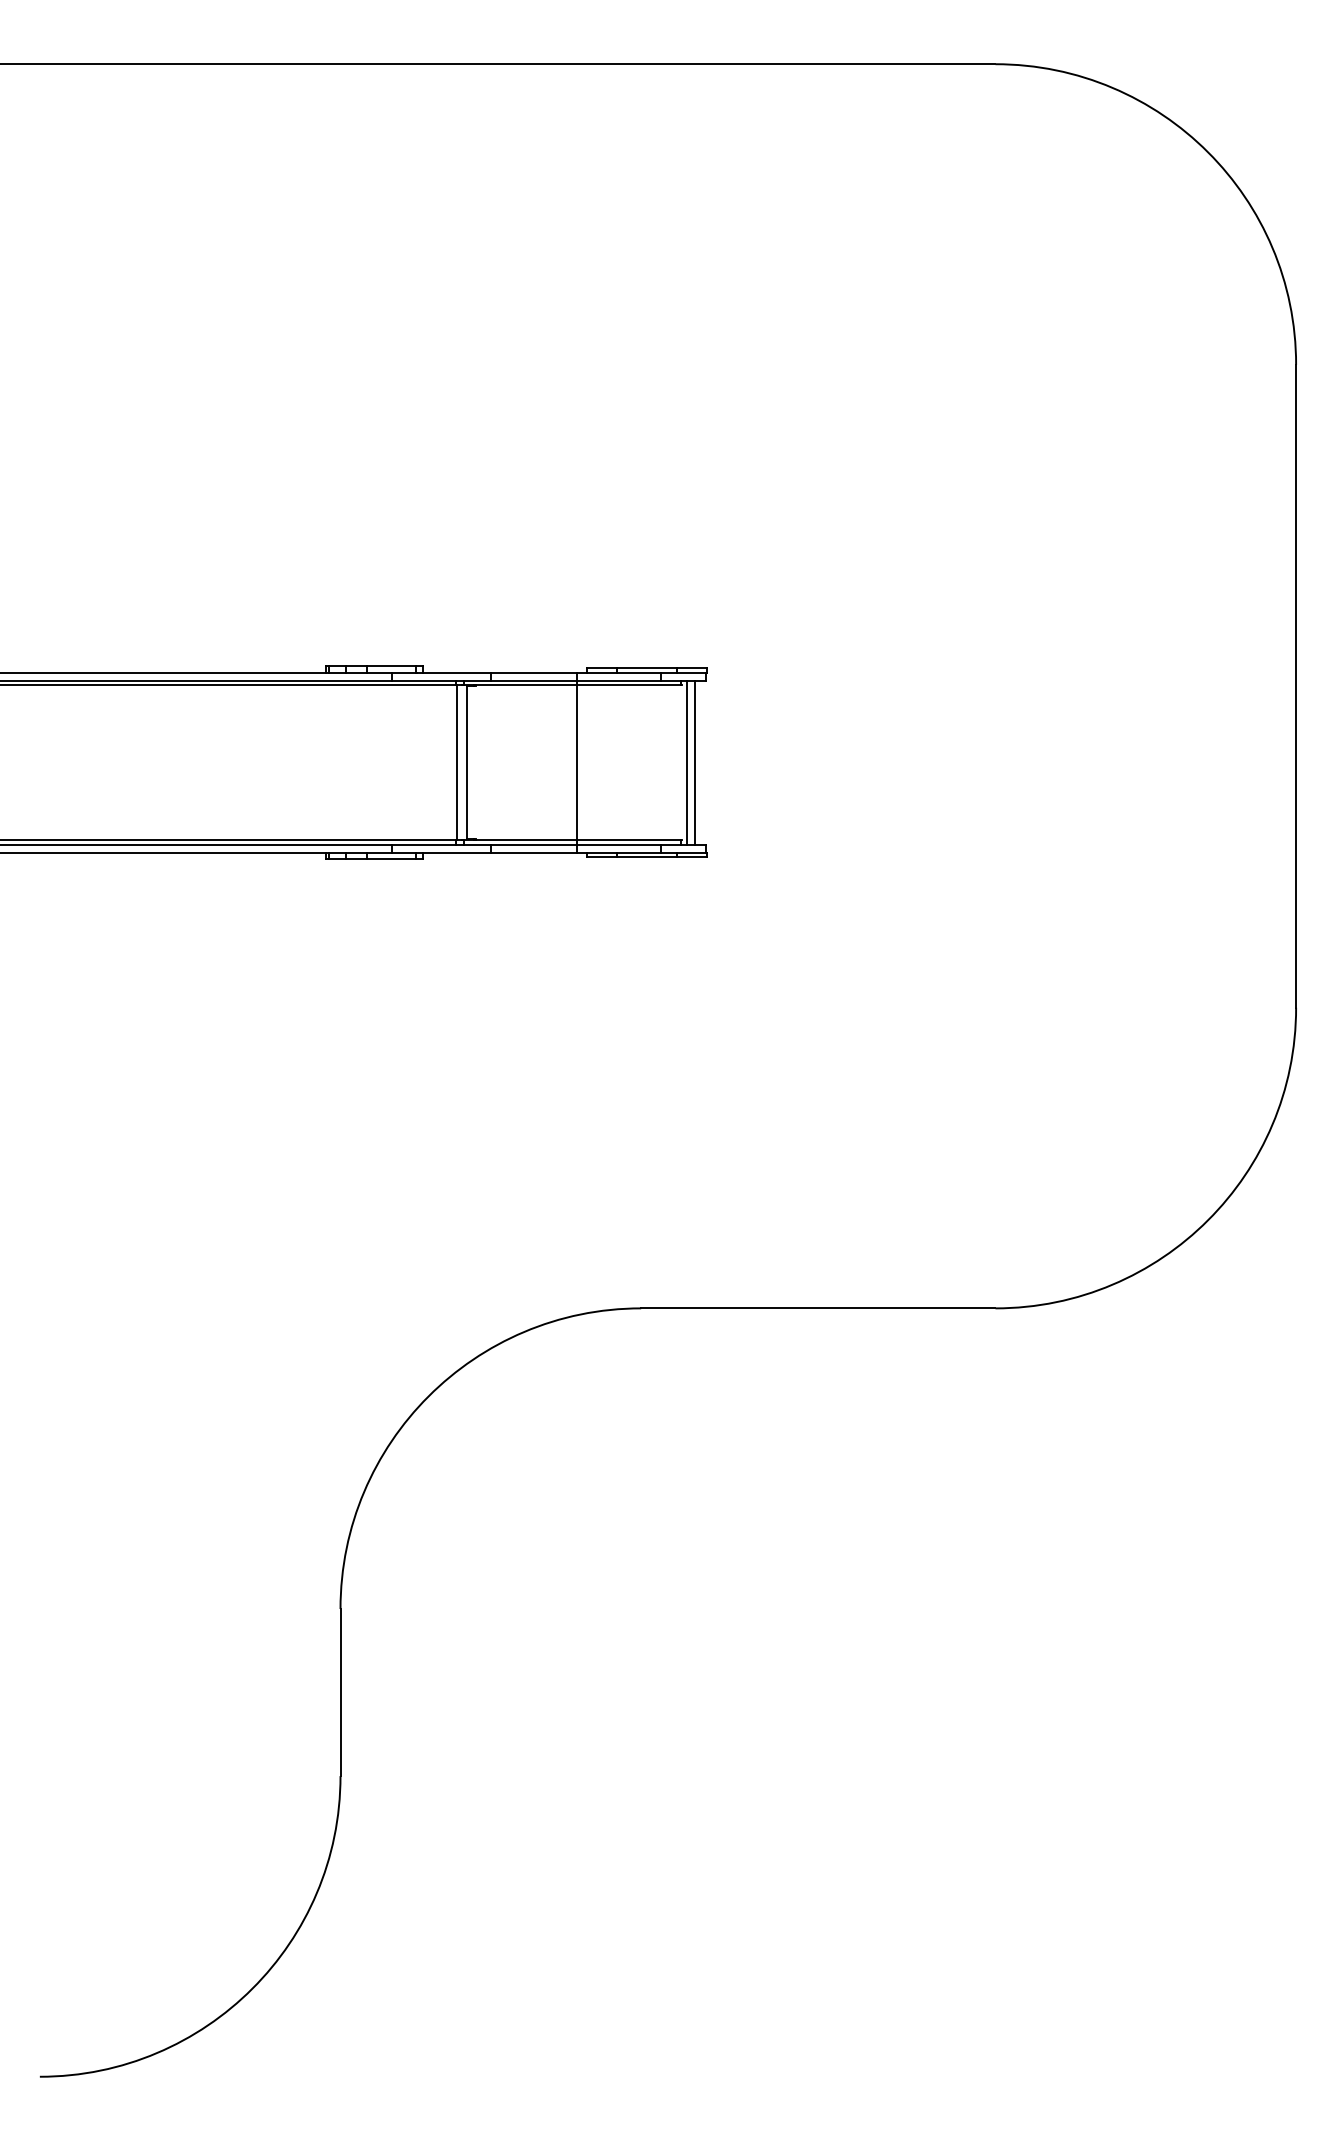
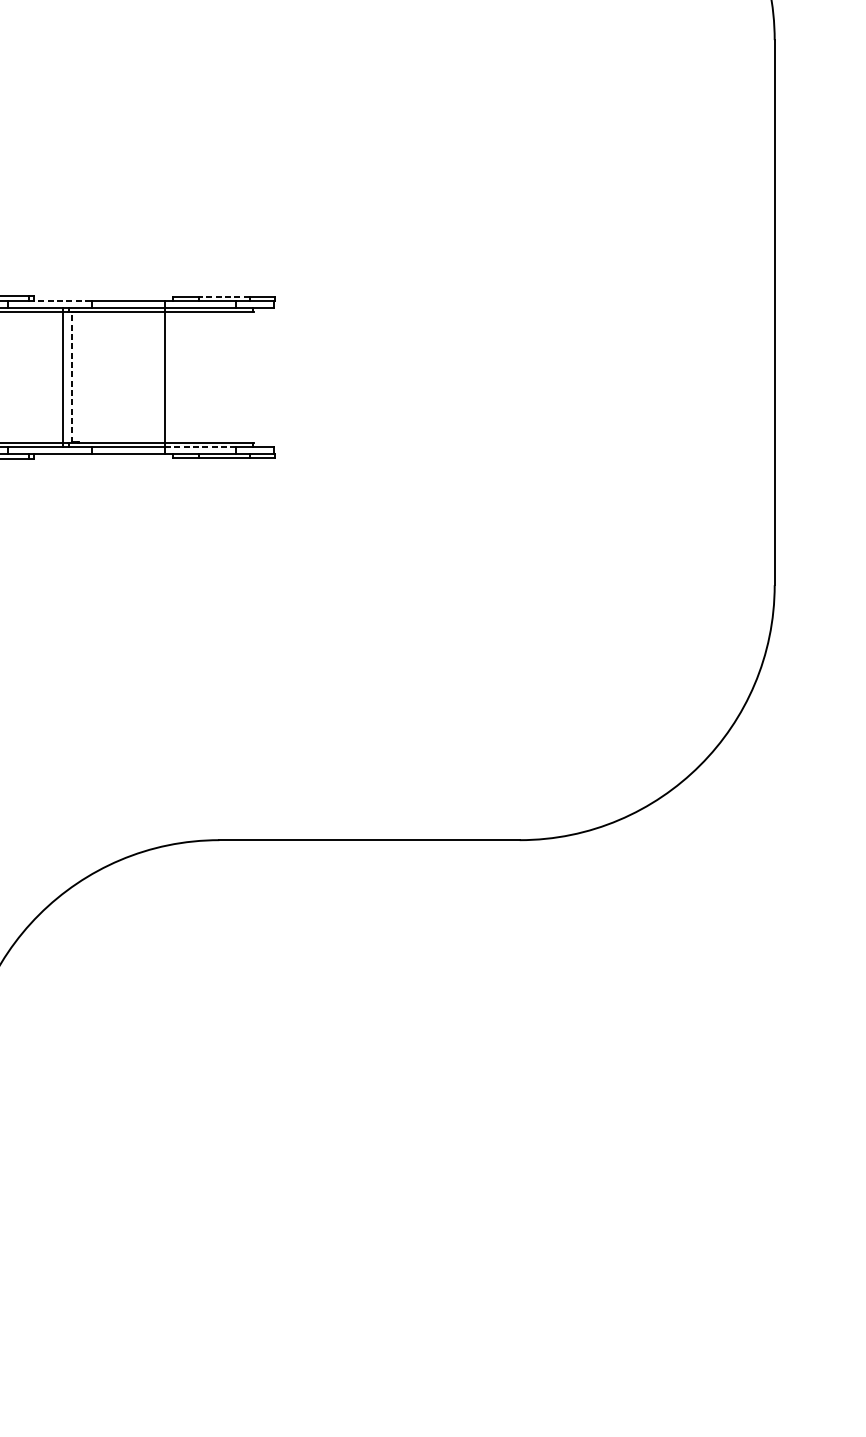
line: (646, 668) -> (223, 297), solid -> dashed
line: (454, 672) -> (61, 301), solid -> dashed
line: (467, 762) -> (72, 377), solid -> dashed
line: (686, 762) -> (257, 377), removed
line: (694, 762) -> (264, 377), removed
line: (619, 844) -> (200, 446), solid -> dashed

